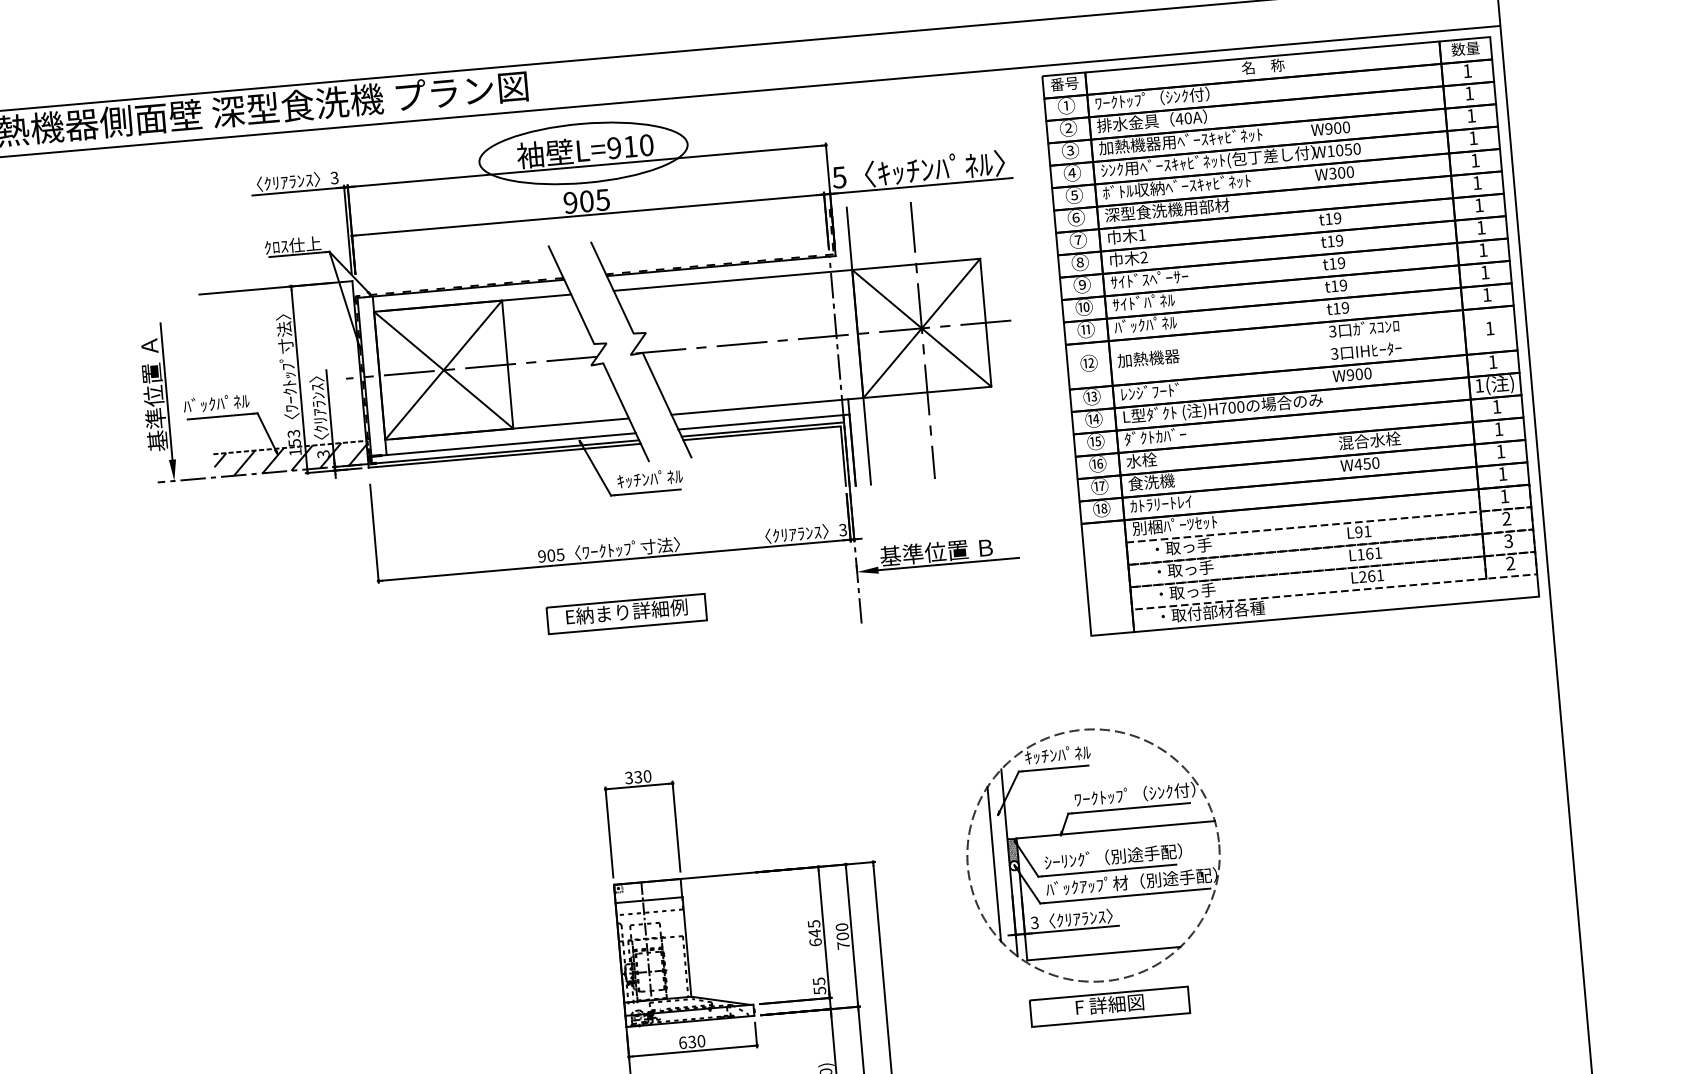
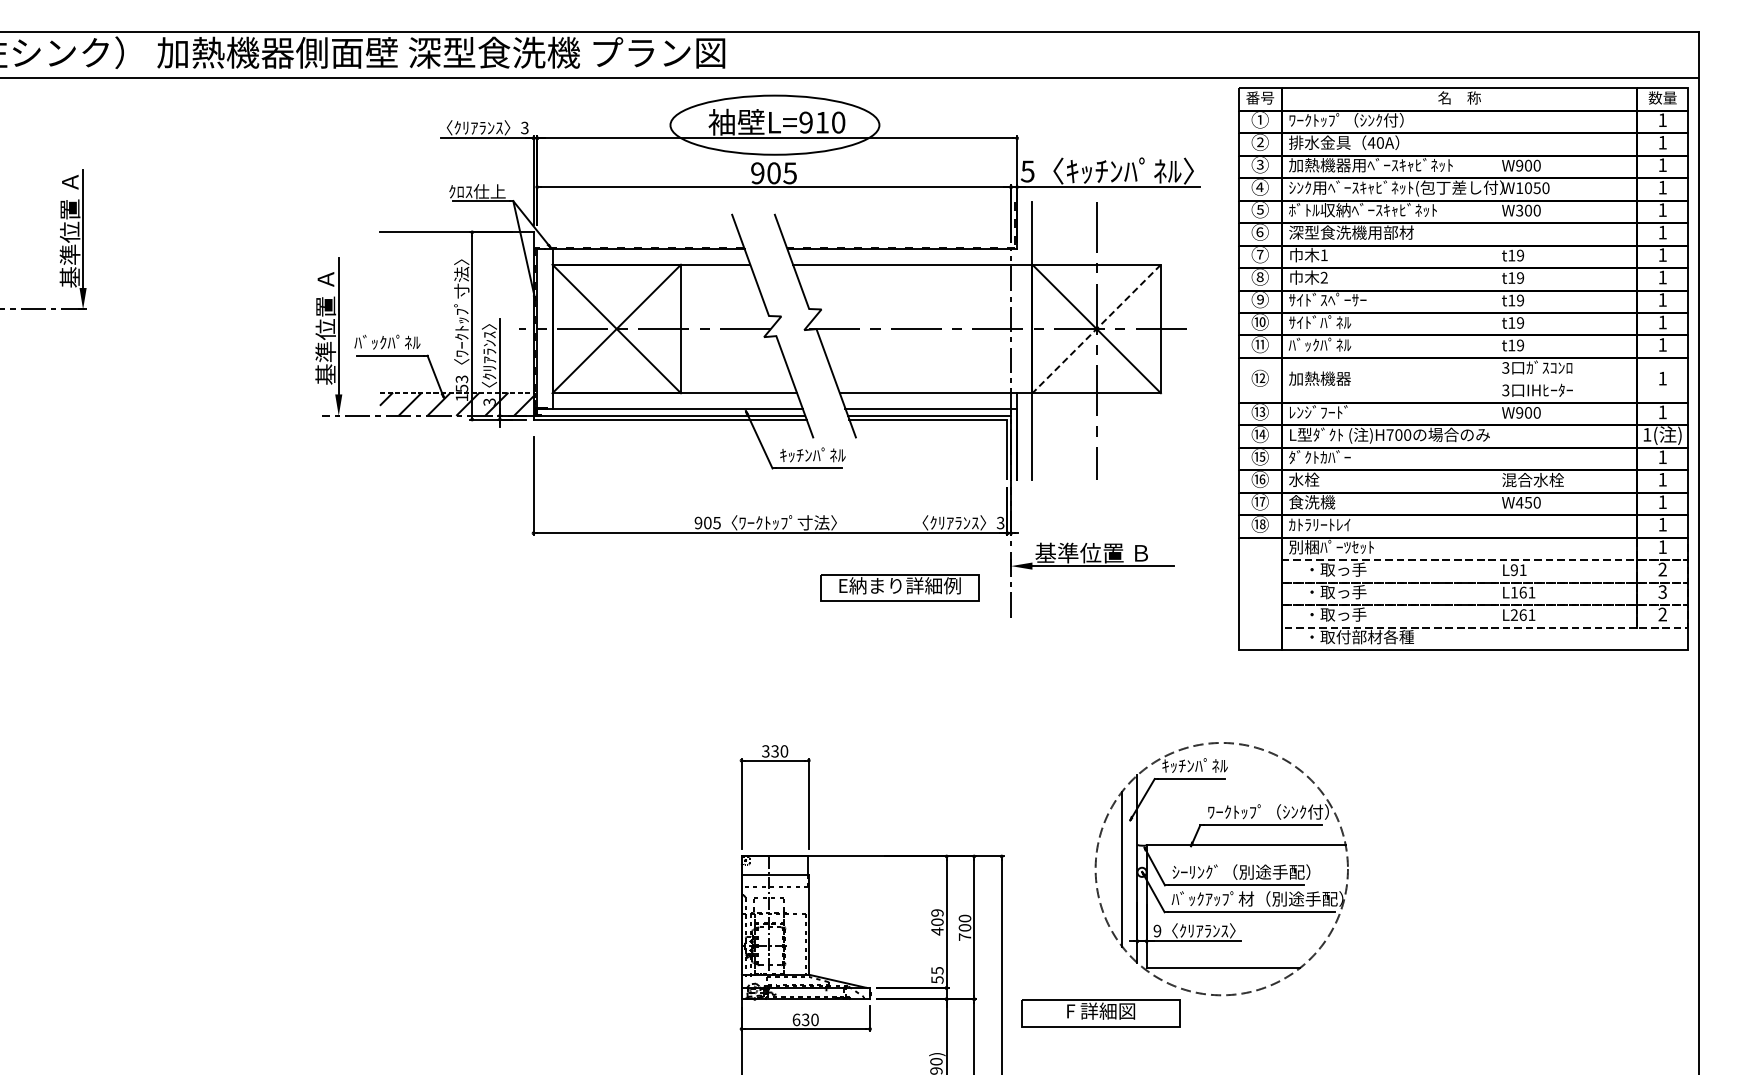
line: (921, 328) -> (1096, 329), solid -> dashed
part: (626, 613) -> (899, 587), moved
hatch: (1012, 851) -> (1141, 858), removed
text: (1034, 923) -> (1157, 931), 3 -> 9
text: (814, 933) -> (937, 922), 645 -> 409
part: (1109, 1007) -> (1100, 1013), moved

